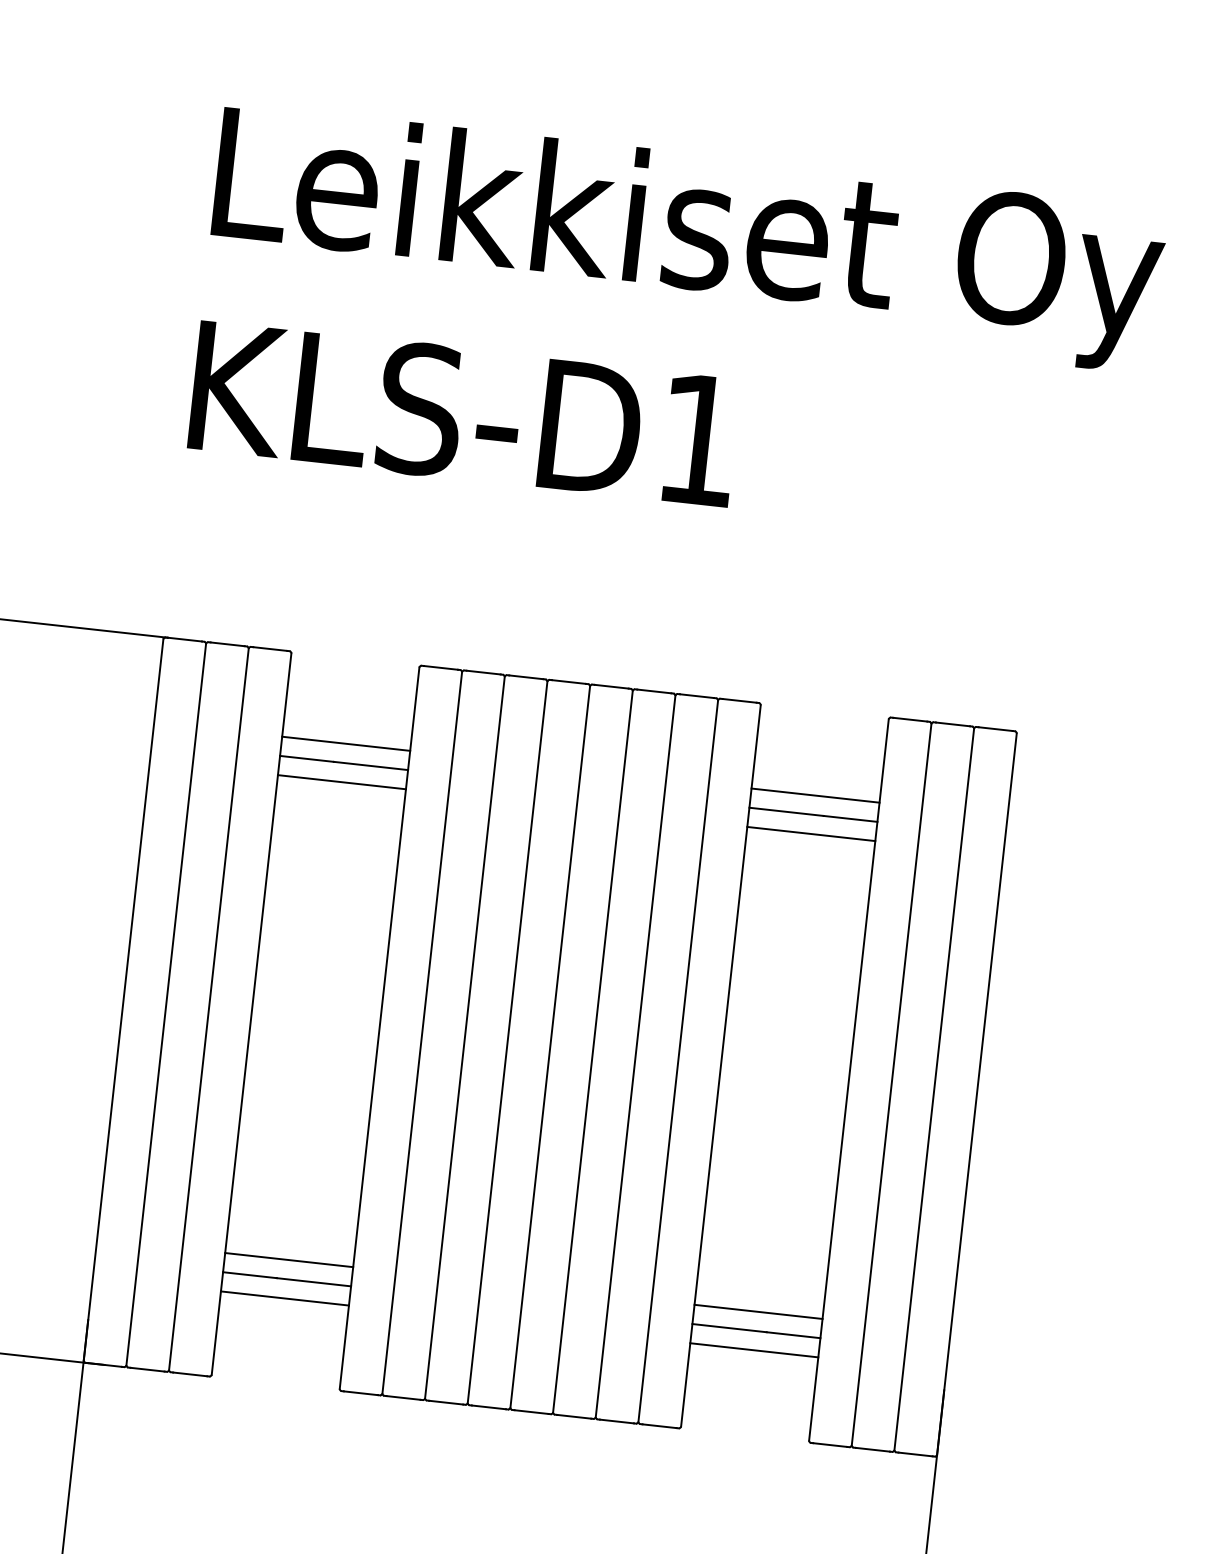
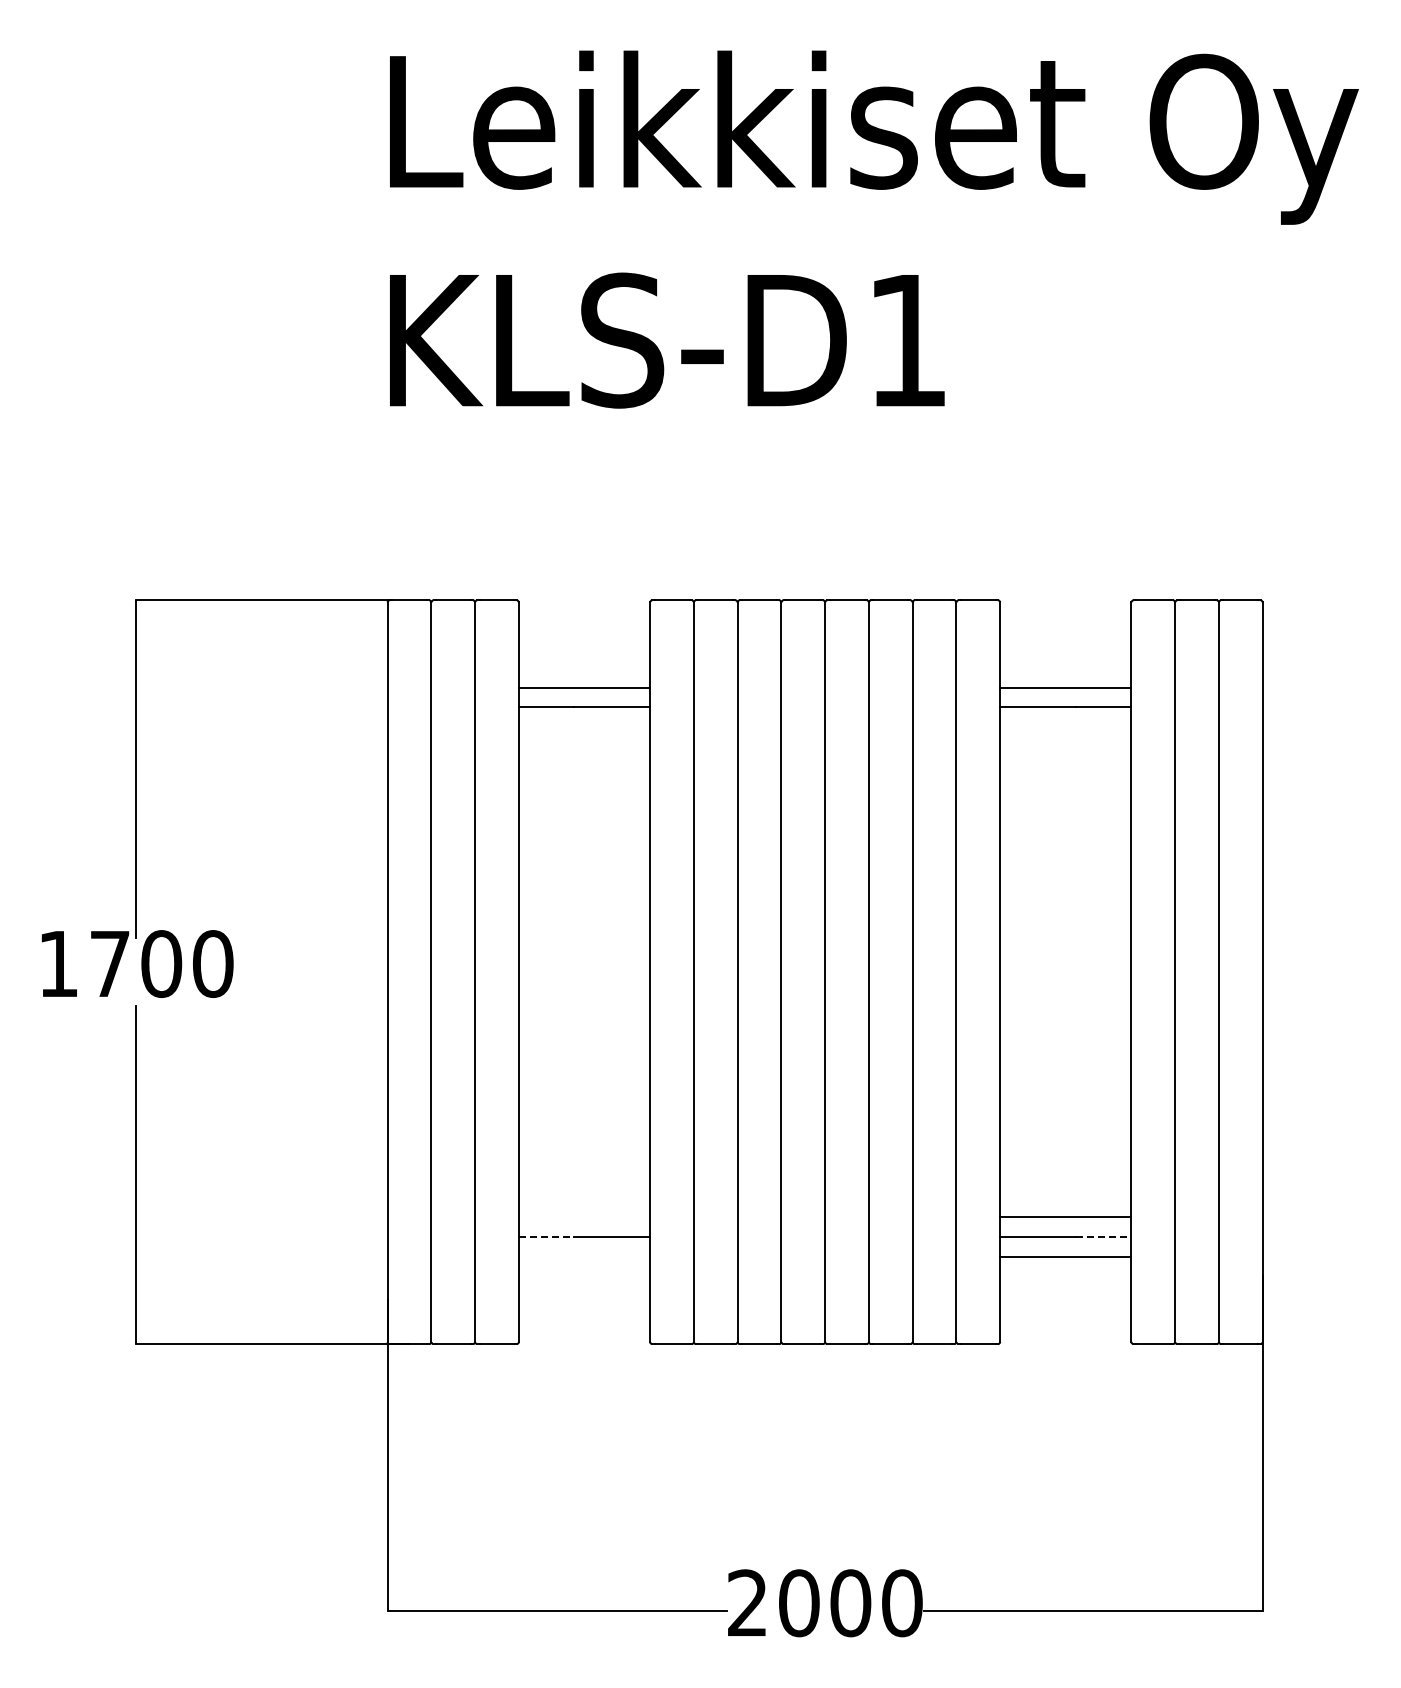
line: (341, 782) -> (584, 727), removed
line: (810, 834) -> (1065, 727), removed
line: (289, 1260) -> (584, 1217), removed
line: (250, 1274) -> (546, 1236), solid -> dashed
line: (284, 1298) -> (584, 1256), removed
line: (793, 1334) -> (1103, 1236), solid -> dashed

